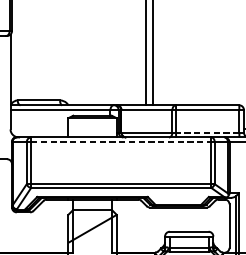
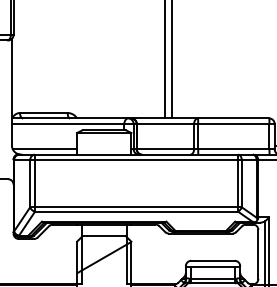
line: (39, 132) -> (44, 149), added
line: (207, 132) -> (233, 149), dashed -> solid
line: (121, 142) -> (136, 160), dashed -> solid

